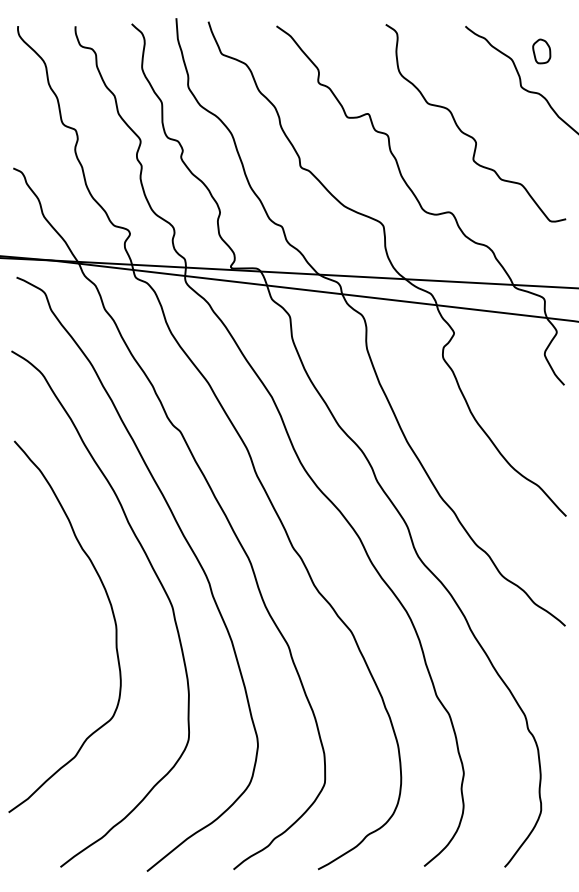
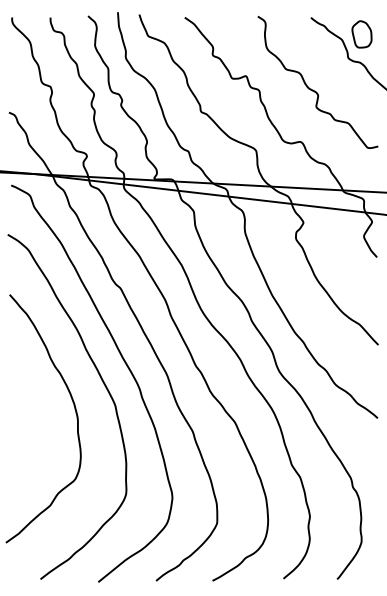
part: (540, 51) -> (361, 34), size x1.67

